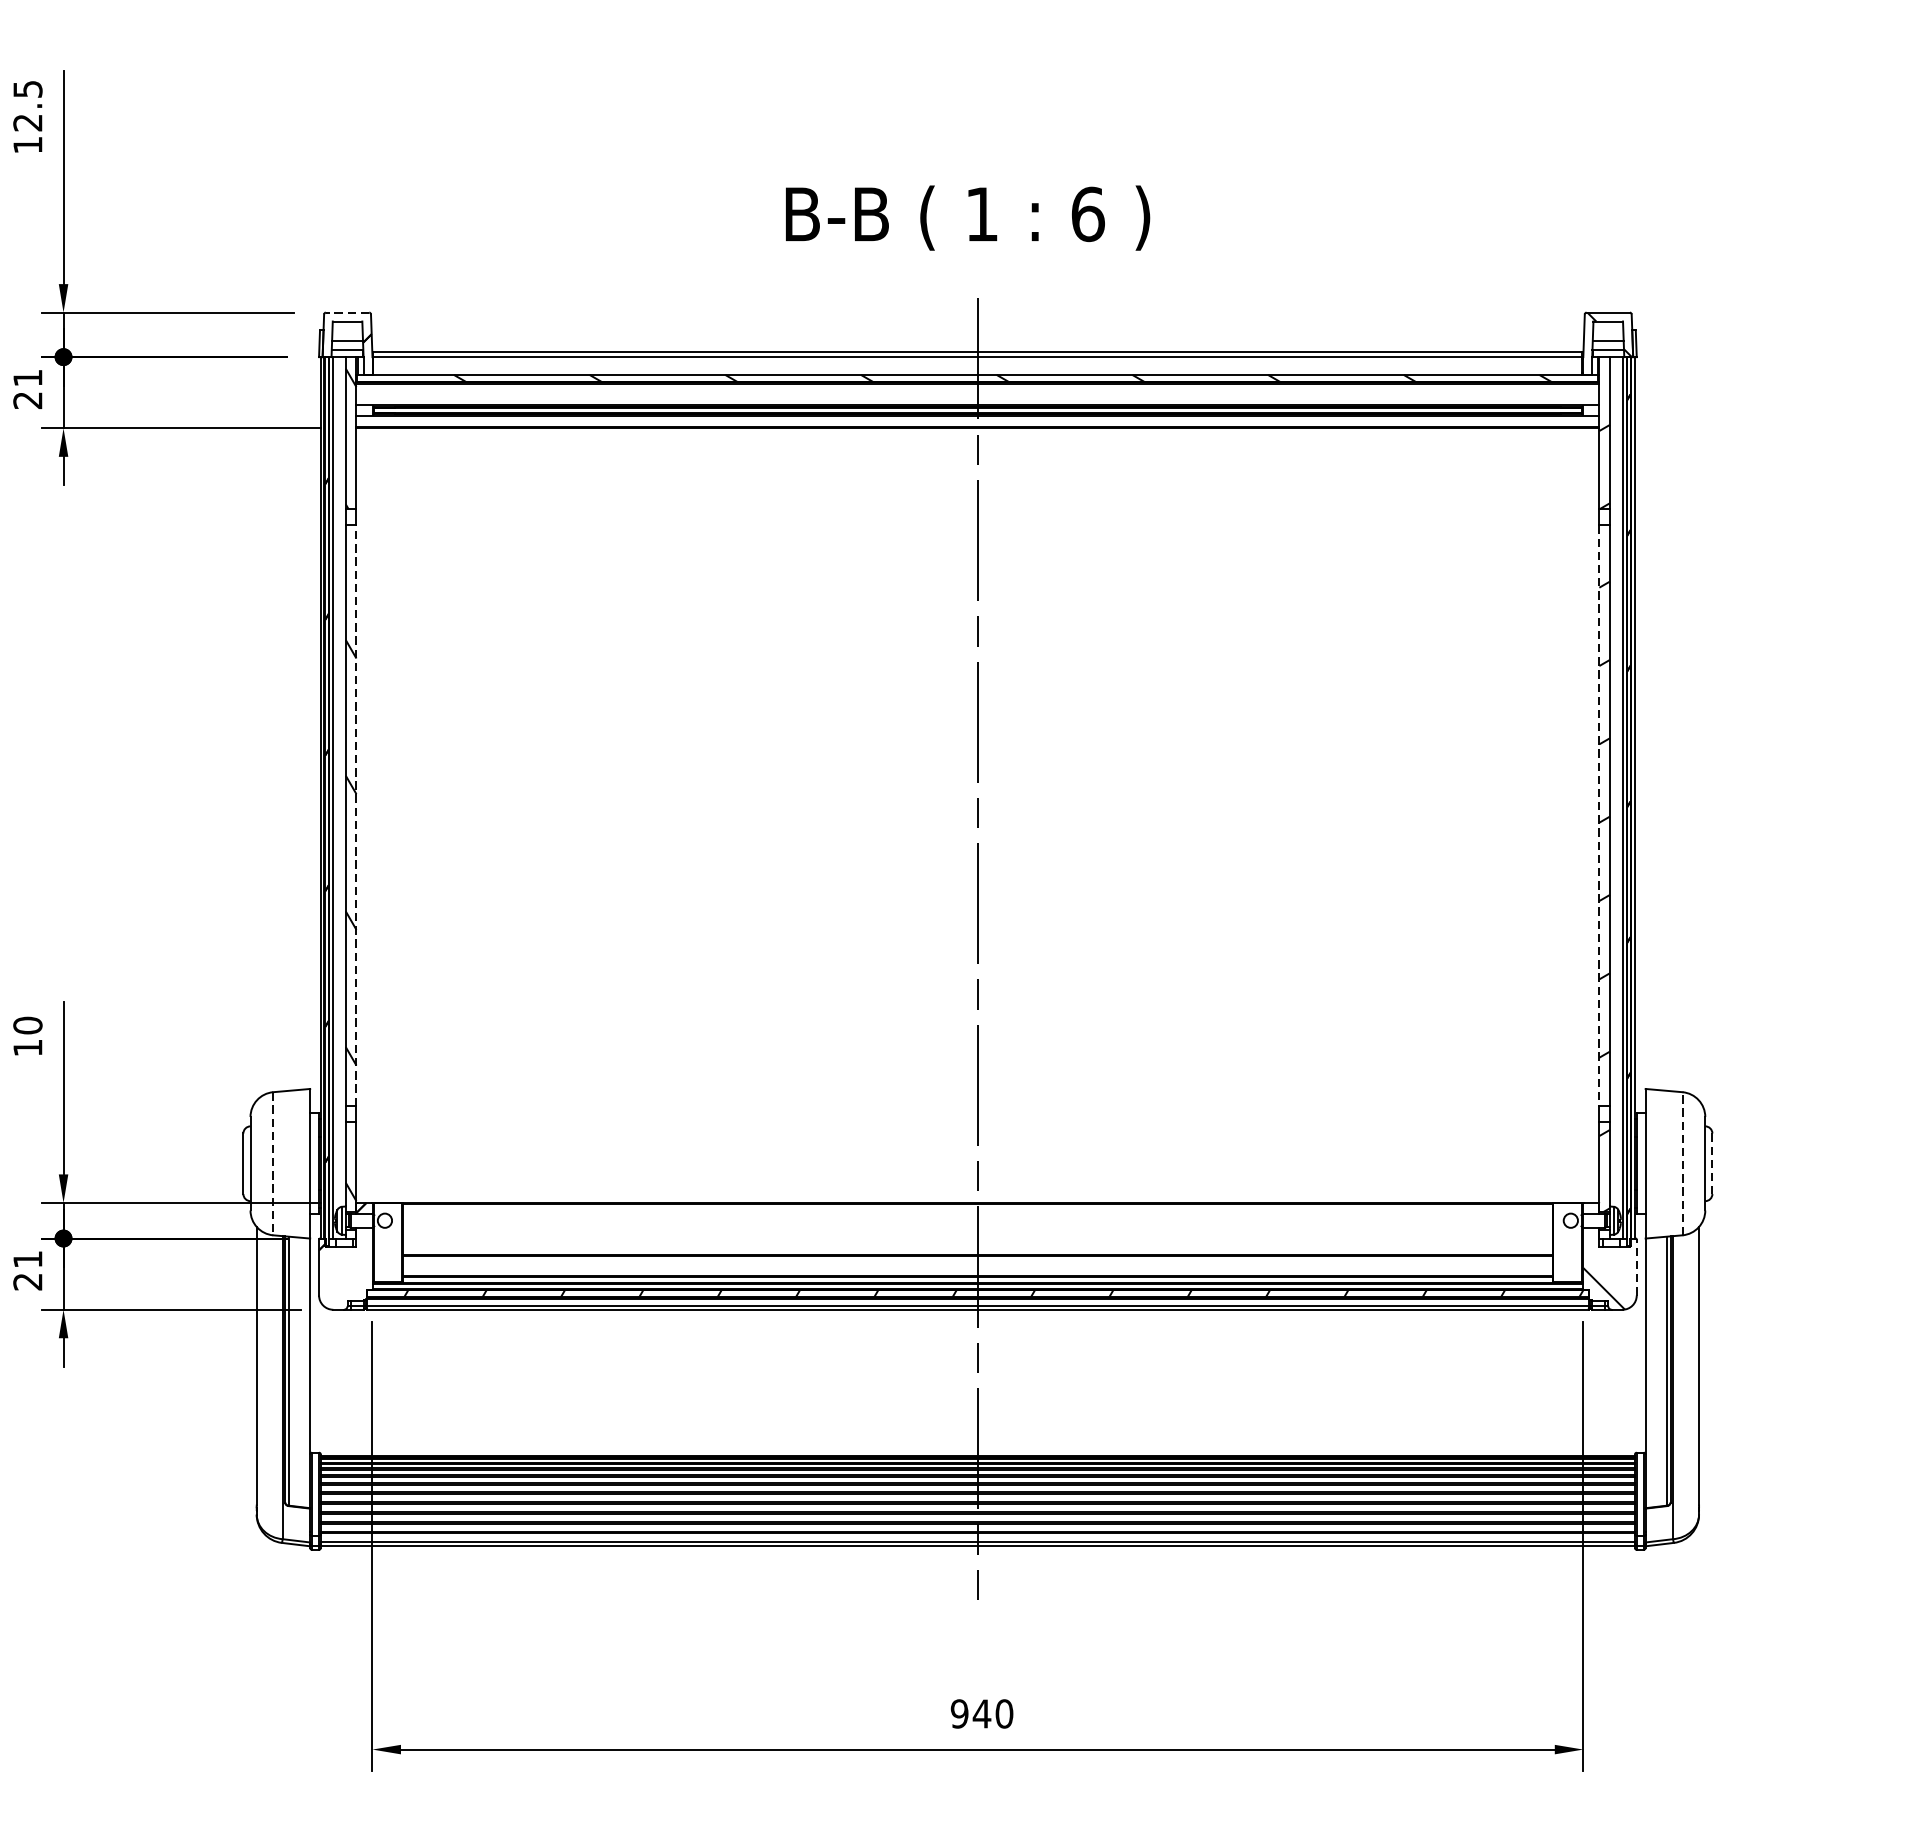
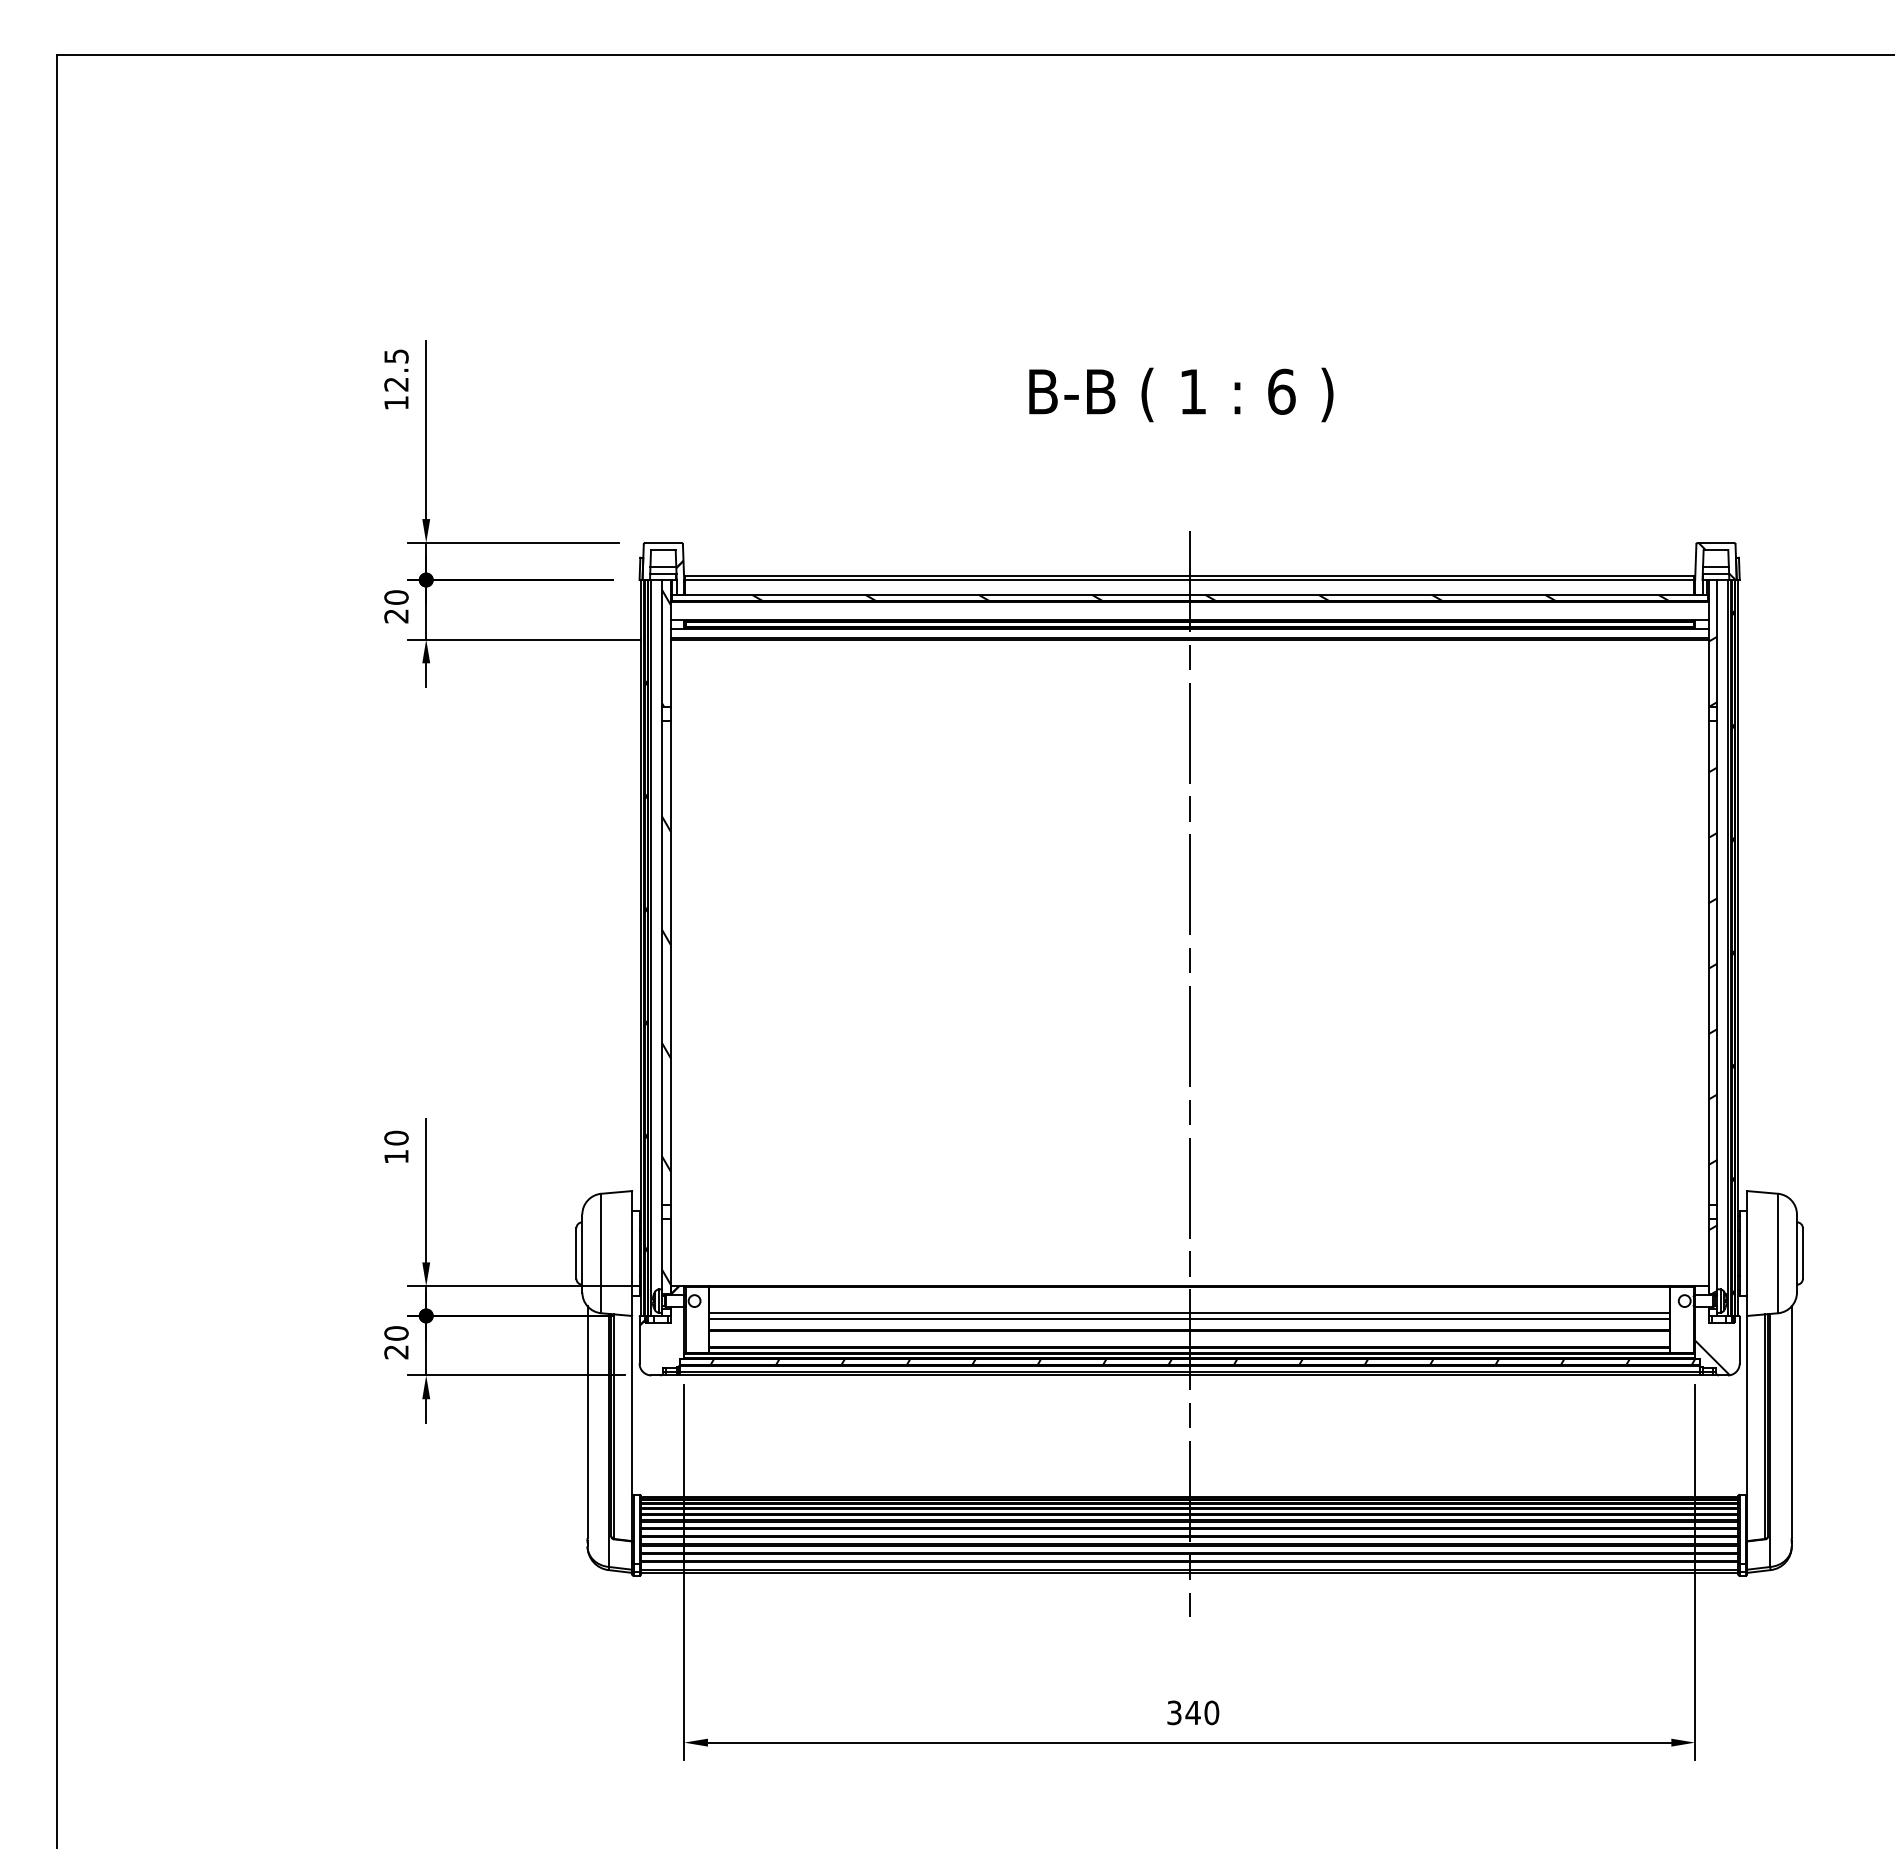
text: (968, 217) -> (1181, 394), moved
line: (346, 312) -> (662, 542), dashed -> solid
text: (27, 378) -> (396, 597), 21 -> 20
line: (356, 815) -> (670, 962), dashed -> solid
line: (1599, 816) -> (1708, 963), dashed -> solid
line: (273, 1163) -> (601, 1253), dashed -> solid
line: (1681, 1163) -> (1777, 1253), dashed -> solid
line: (1711, 1164) -> (1802, 1254), dashed -> solid
line: (977, 1235) -> (1189, 1313), added
line: (977, 1241) -> (1189, 1318), added
text: (27, 1259) -> (396, 1333), 21 -> 20
line: (1636, 1266) -> (1739, 1339), dashed -> solid
text: (959, 1713) -> (1174, 1712), 940 -> 340

